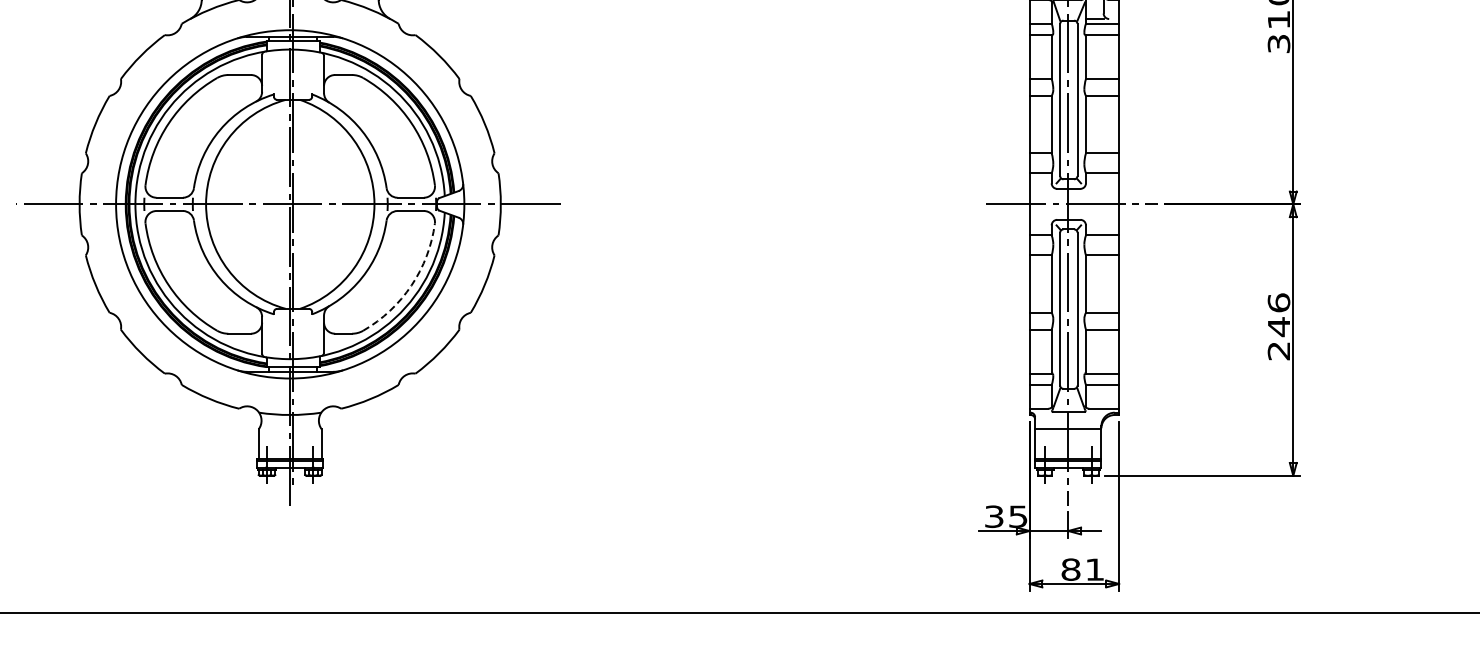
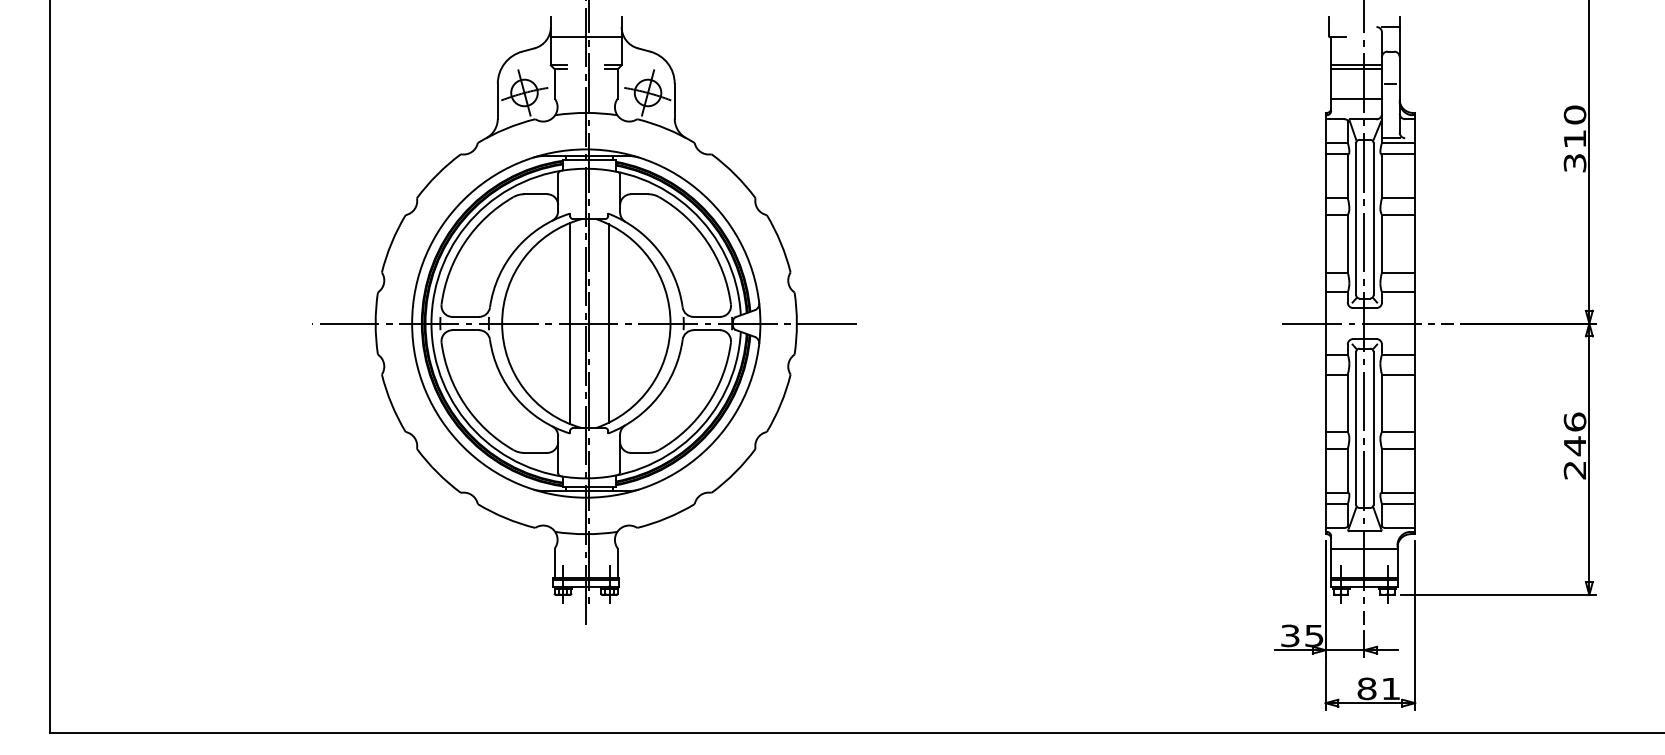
line: (273, 204) -> (569, 323), added
line: (312, 204) -> (608, 323), added
arc: (411, 285) -> (707, 404), dashed -> solid

